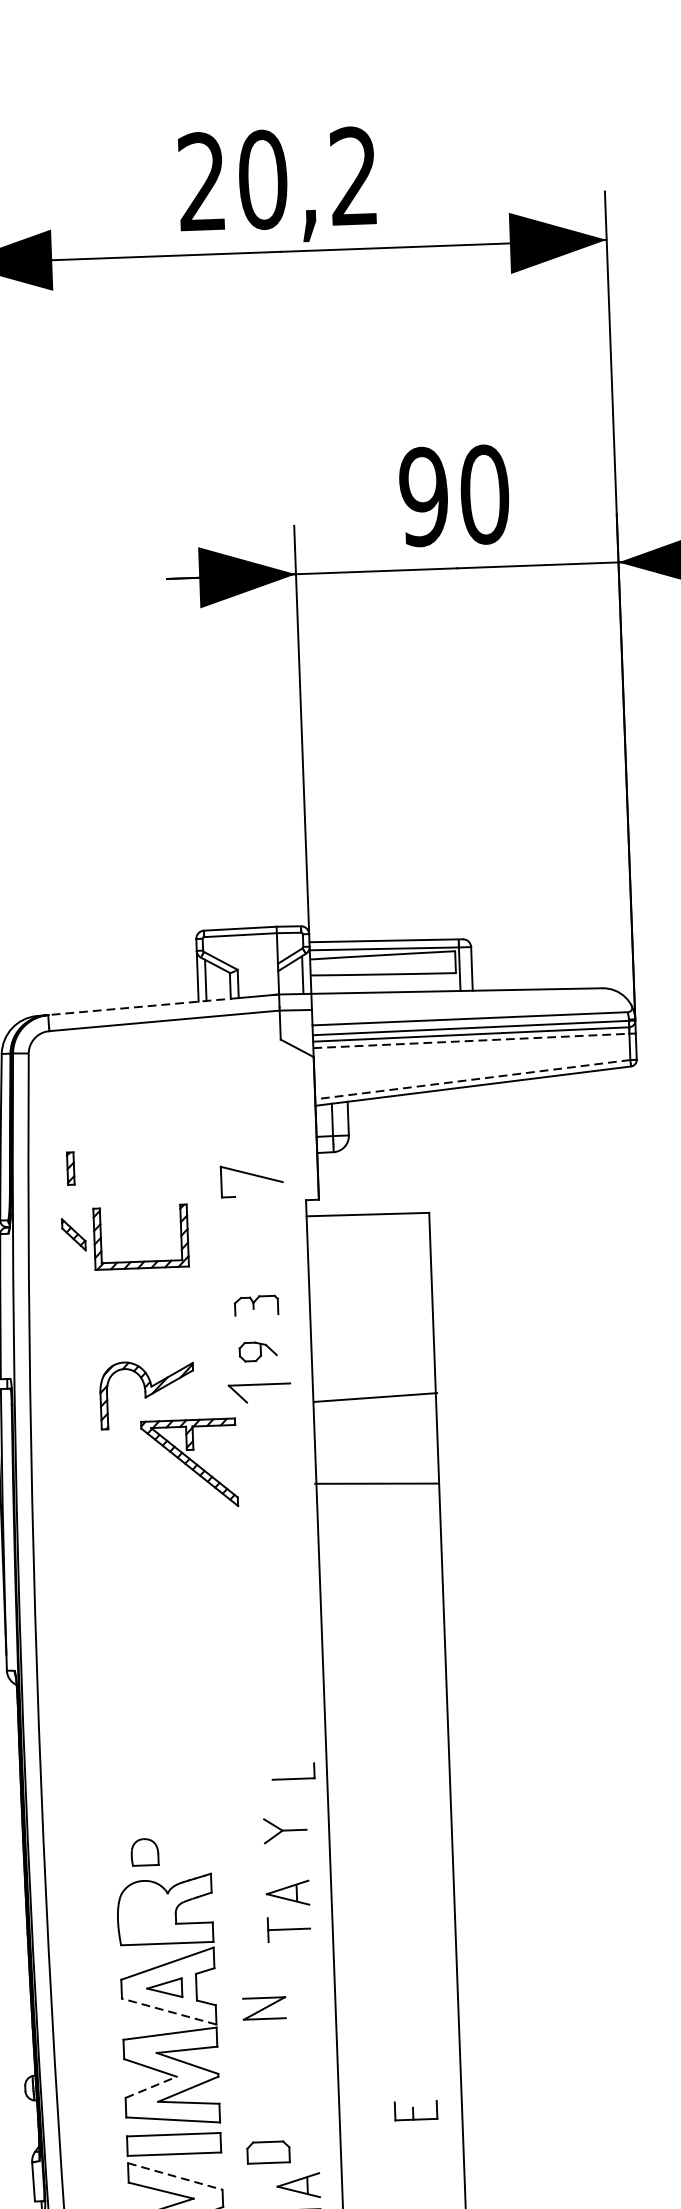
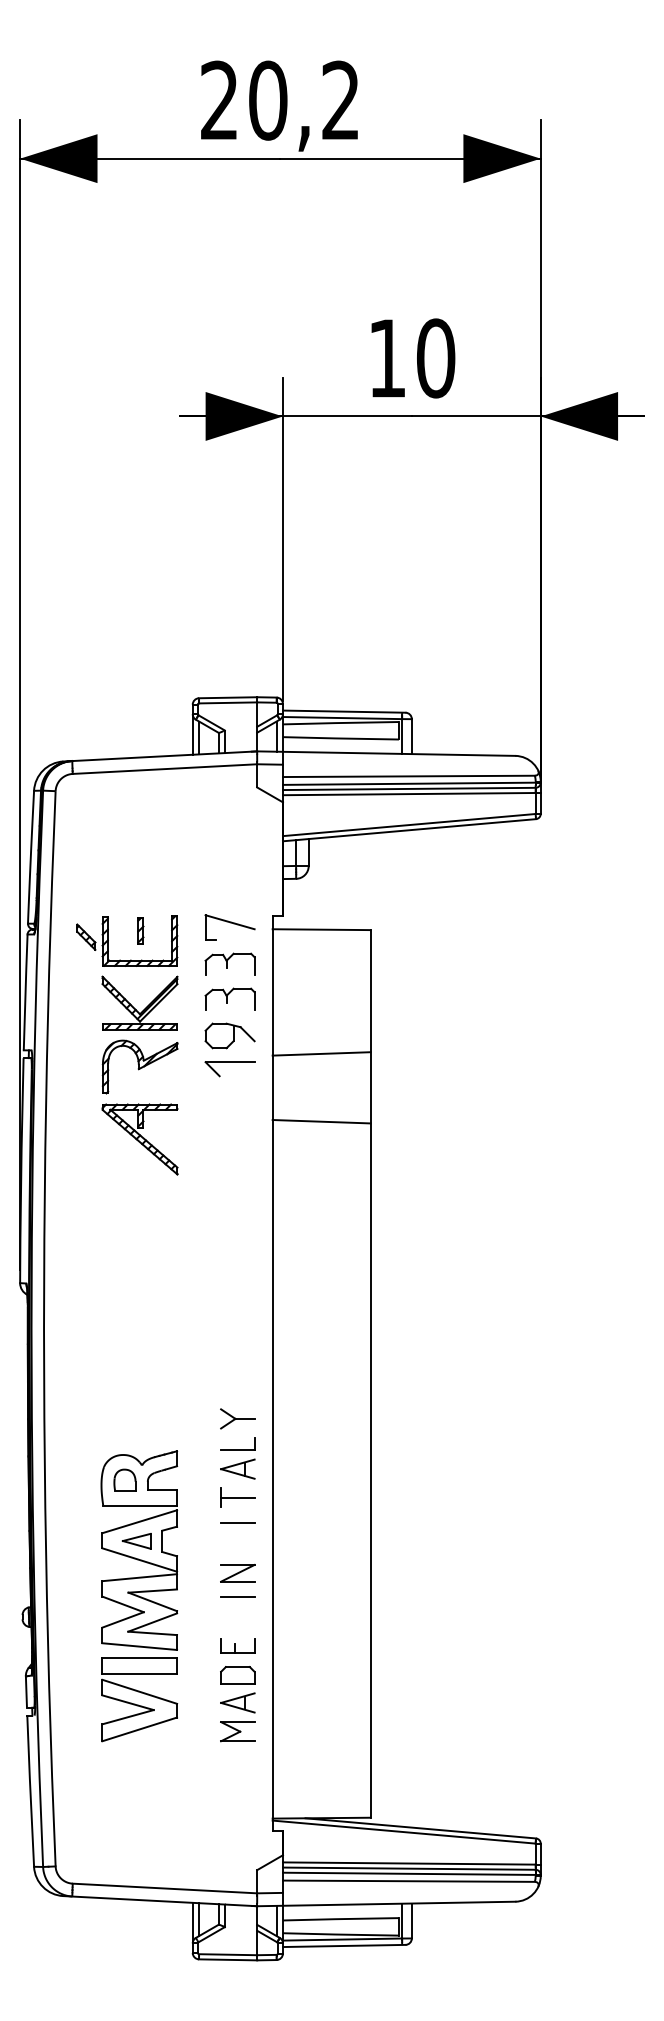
text: (424, 496) -> (387, 358), 90 -> 10
line: (143, 1007) -> (148, 757), dashed -> solid
line: (471, 1041) -> (409, 794), dashed -> solid
line: (473, 1080) -> (409, 825), dashed -> solid
part: (70, 1167) -> (140, 930), moved
part: (251, 1181) -> (229, 927), moved
part: (254, 1261) -> (229, 963), added
part: (255, 1304) -> (229, 998), size x1.43
part: (137, 1320) -> (134, 1007), added
part: (257, 1351) -> (229, 1035), size x1.67
line: (375, 1397) -> (321, 1053), moved
part: (188, 1463) -> (139, 1139), moved
line: (376, 1483) -> (321, 1121), moved
part: (292, 1770) -> (237, 1443), moved
part: (144, 1851) -> (124, 1479), moved
line: (289, 1960) -> (237, 1522), added
part: (264, 2008) -> (237, 1573), moved
line: (168, 2010) -> (139, 1559), dashed -> solid
line: (293, 2052) -> (237, 1596), added
line: (151, 2086) -> (123, 1619), dashed -> solid
part: (415, 2109) -> (237, 1645), moved
part: (268, 2152) -> (237, 1675), moved
line: (176, 2176) -> (140, 1691), dashed -> solid

